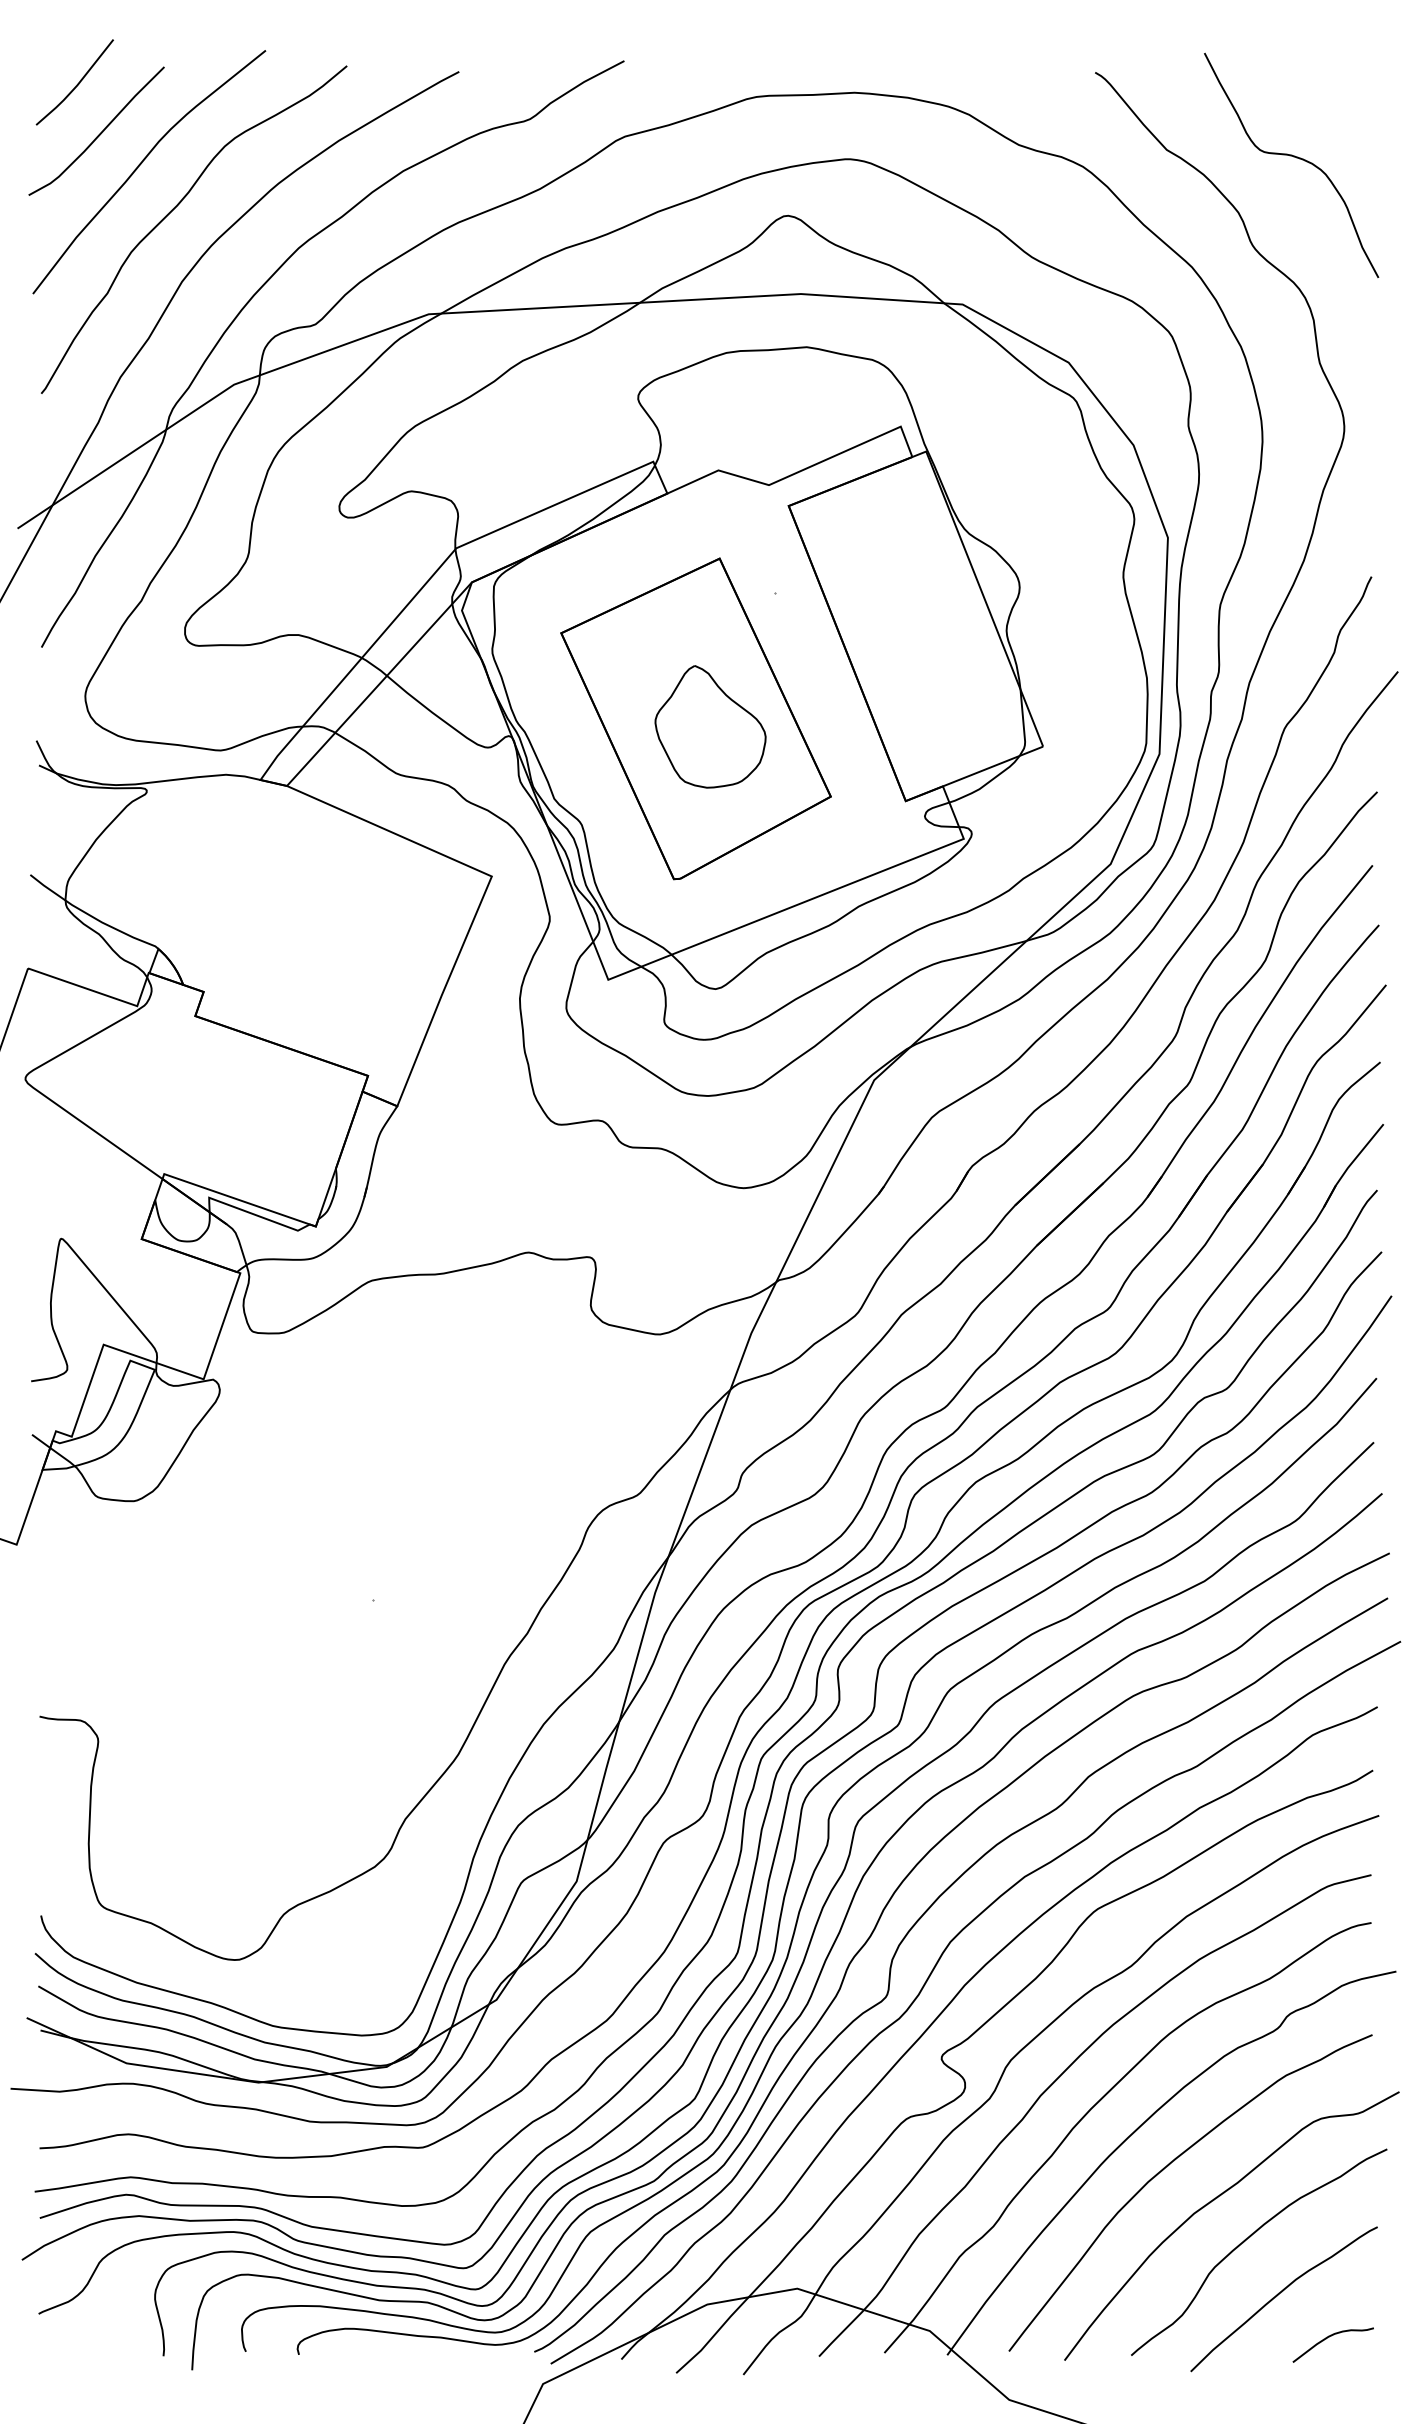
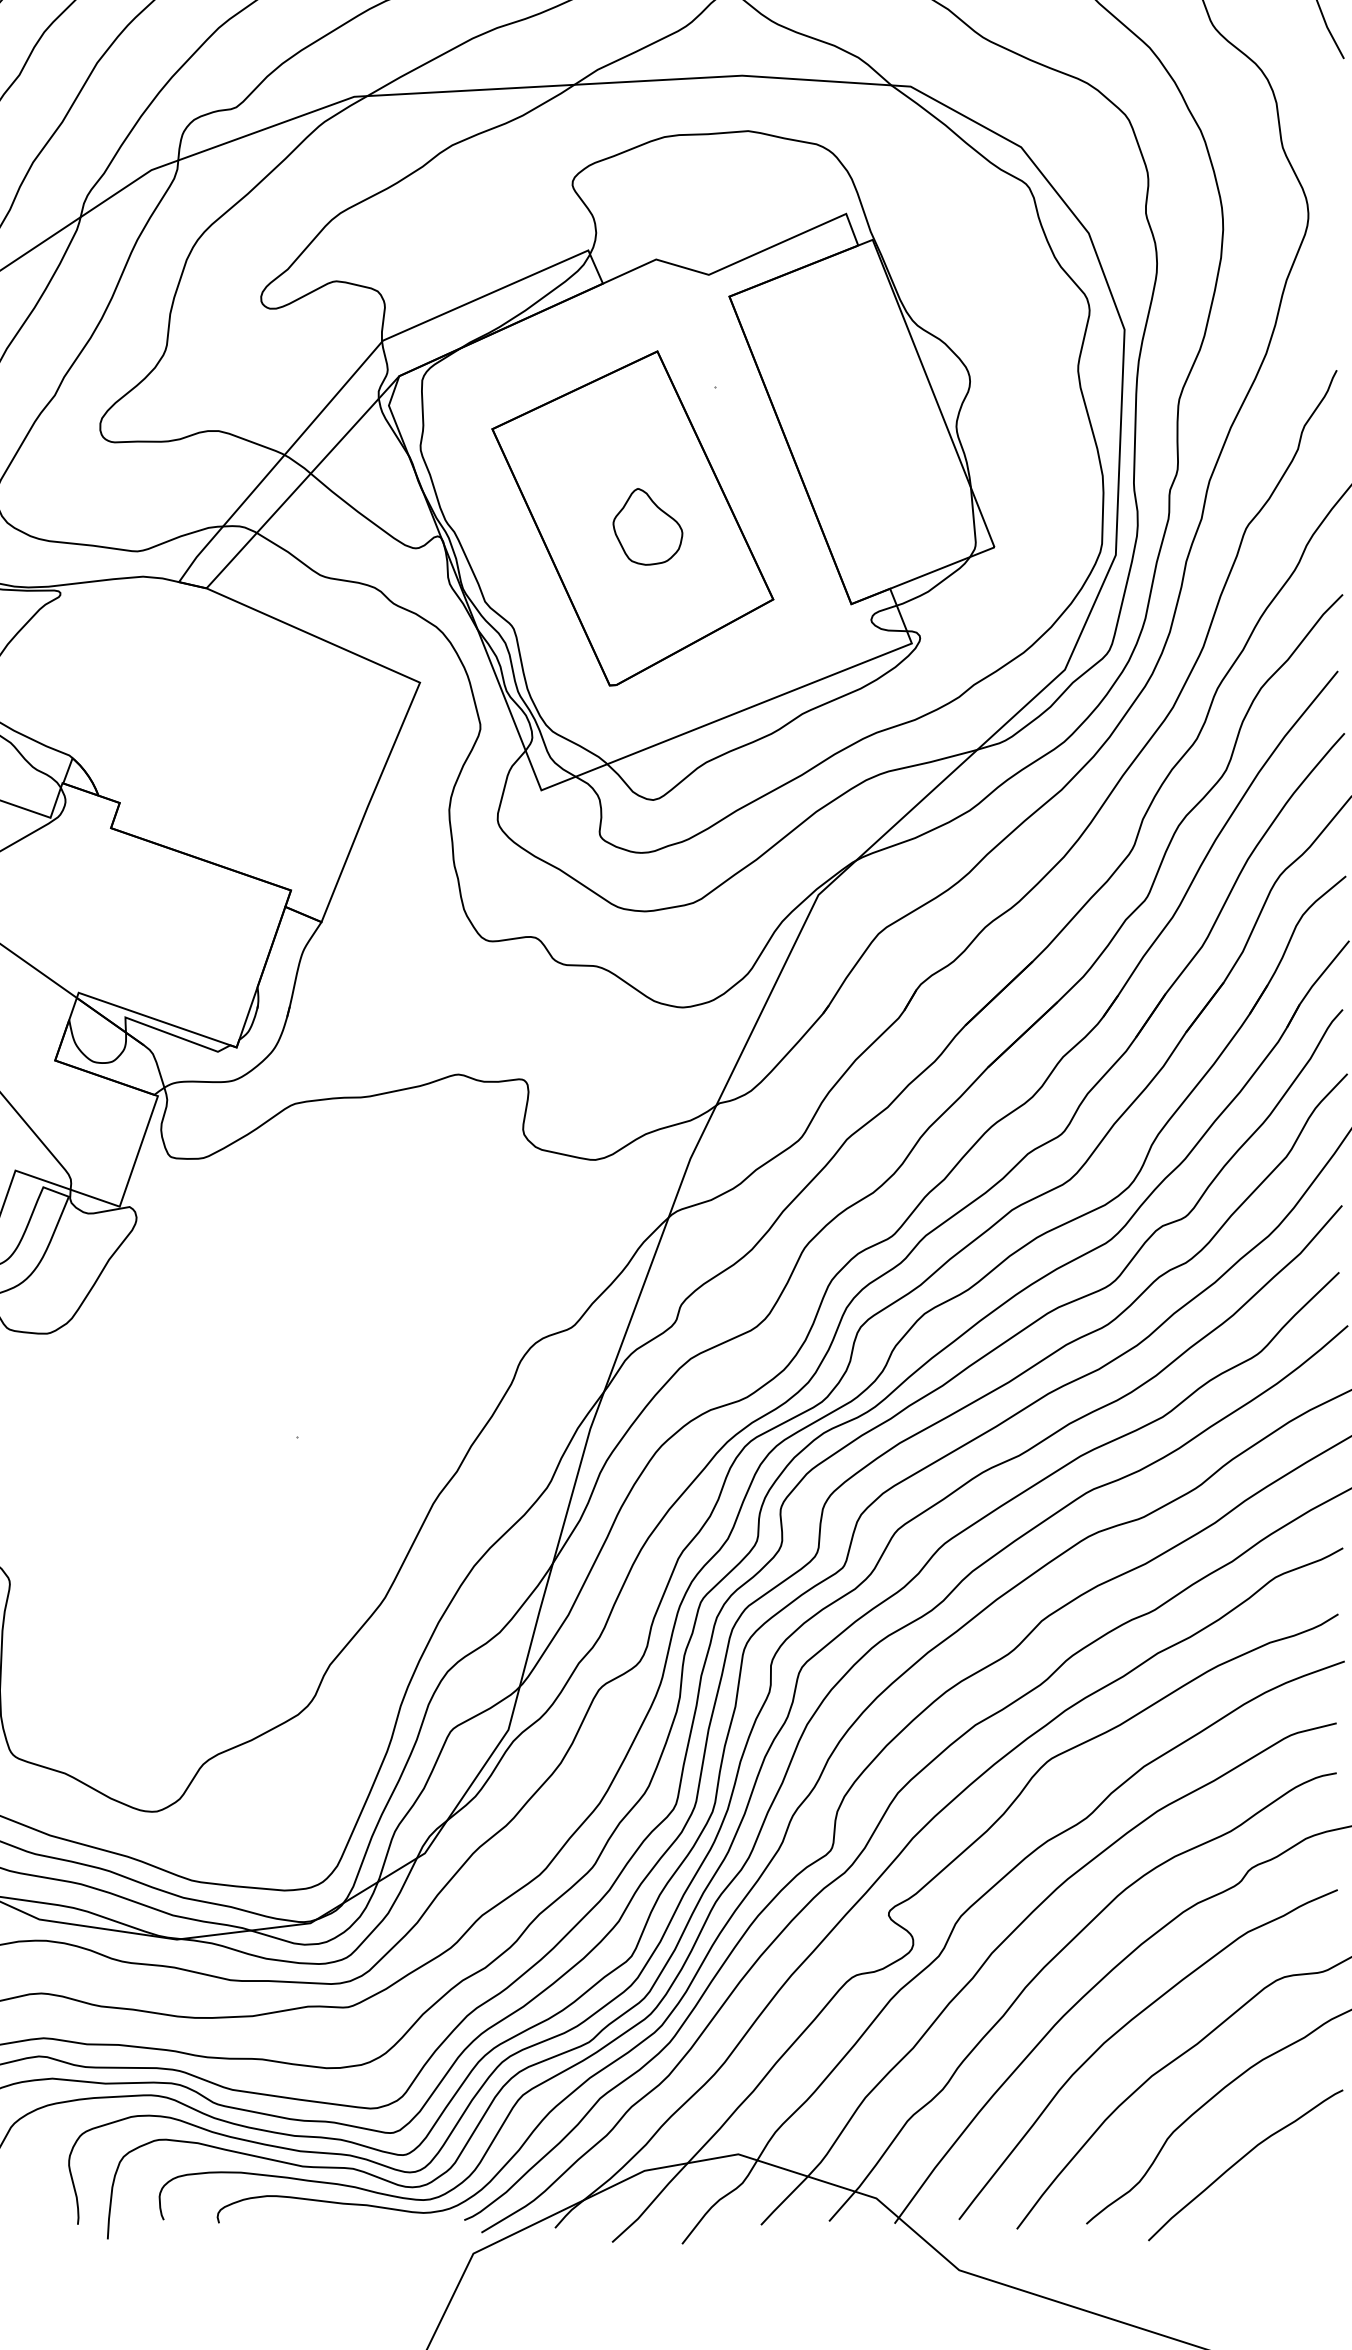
part: (710, 726) -> (647, 526), size x0.6
curve: (1329, 2337) -> (1292, 2205), removed

